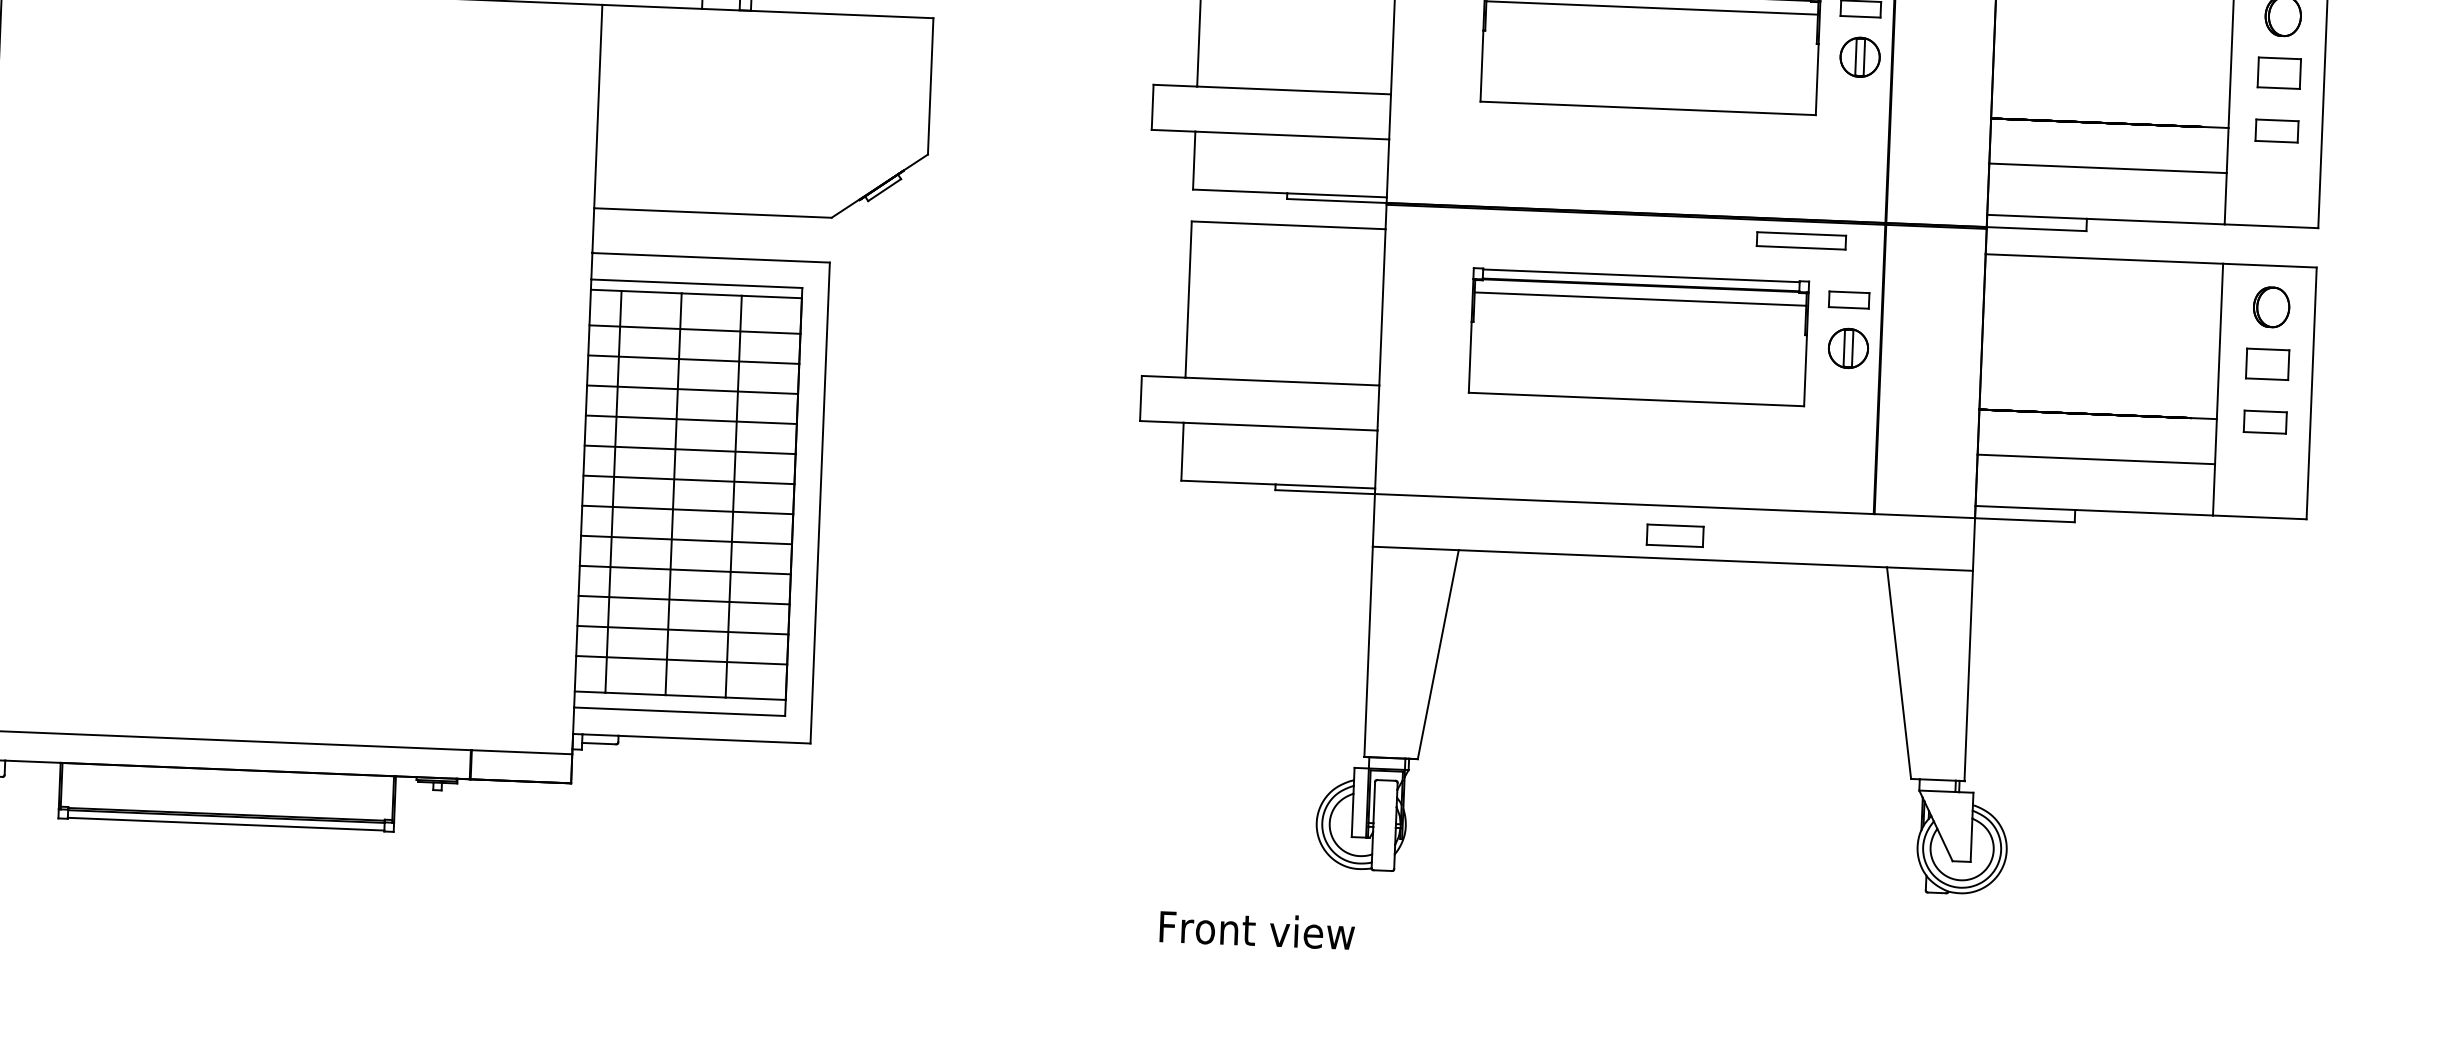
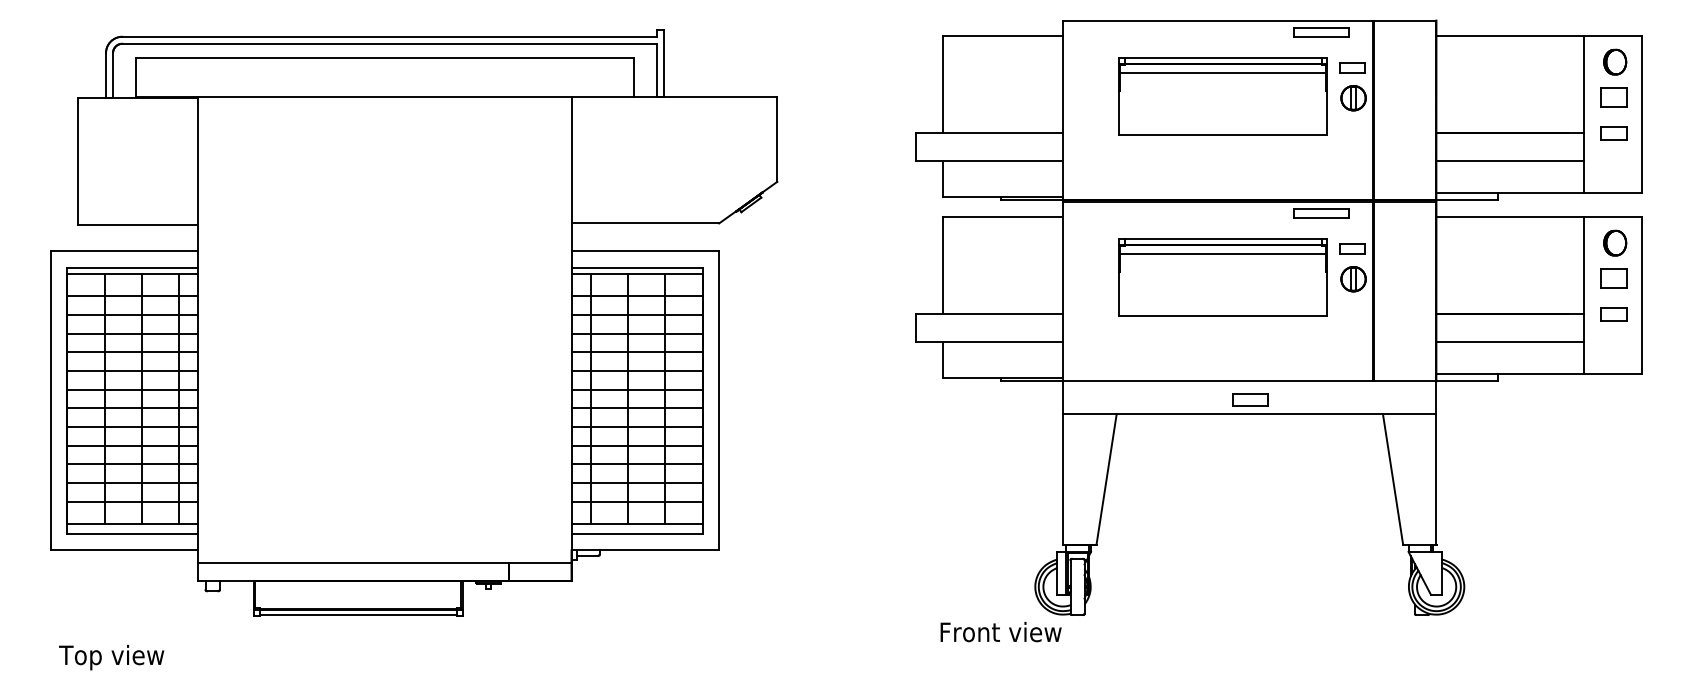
text: (1256, 929) -> (1000, 631), moved

